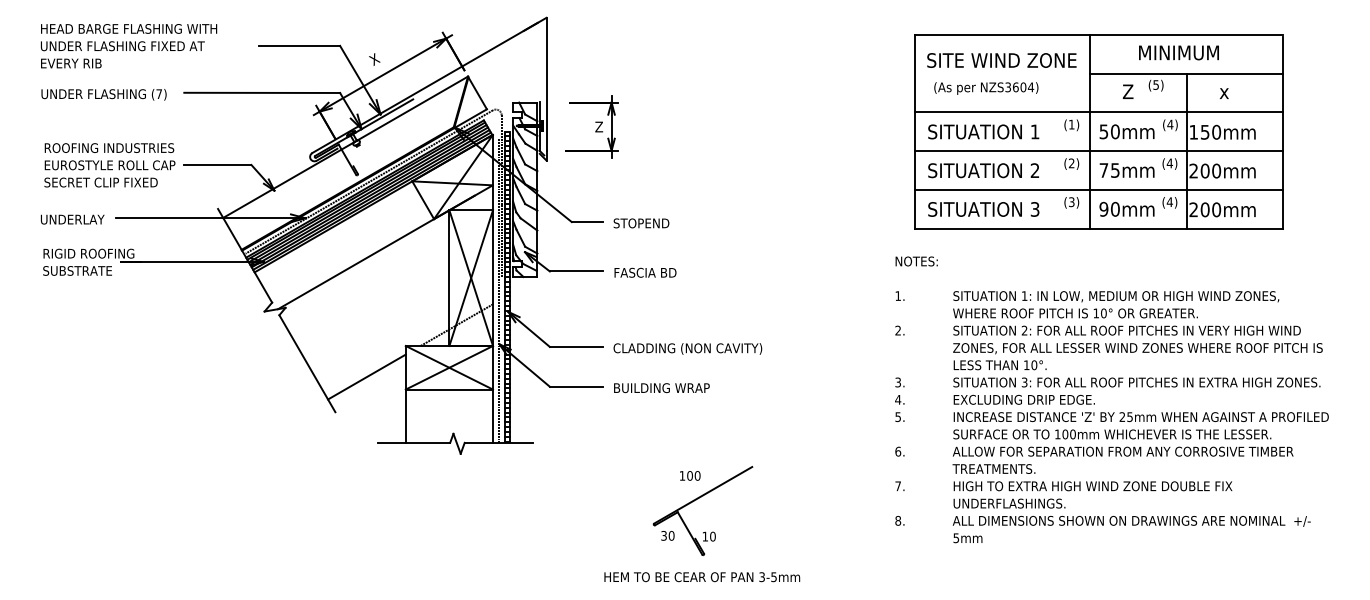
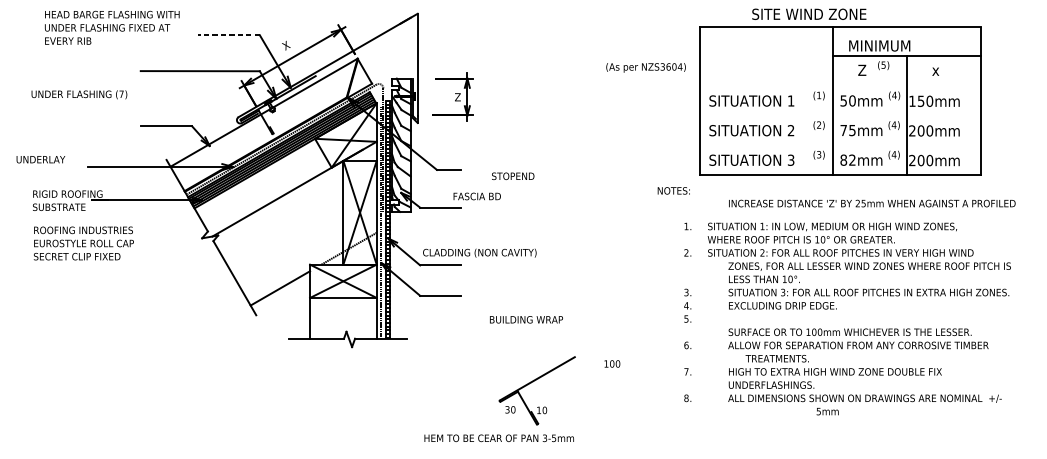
line: (299, 45) -> (228, 34), solid -> dashed
text: (128, 46) -> (111, 28), moved
text: (1178, 52) -> (879, 45), moved
text: (1001, 60) -> (809, 14), moved
text: (986, 88) -> (646, 67), moved
text: (103, 94) -> (79, 94), moved
line: (1099, 112) -> (840, 86), removed
line: (1099, 151) -> (840, 115), removed
text: (109, 165) -> (83, 243), moved
line: (1099, 189) -> (840, 145), removed
text: (1109, 209) -> (847, 160), 90mm -> 82mm
text: (72, 219) -> (40, 159), moved
text: (641, 223) -> (513, 176), moved
text: (916, 261) -> (673, 190), moved
text: (645, 272) -> (477, 196), moved
text: (1126, 313) -> (840, 239), moved
text: (687, 348) -> (479, 252), moved
text: (661, 388) -> (526, 320), moved
text: (1140, 417) -> (871, 203), moved
text: (993, 468) -> (776, 358), moved
text: (690, 475) -> (612, 363), moved
text: (967, 538) -> (827, 411), moved
text: (702, 577) -> (499, 438), moved

